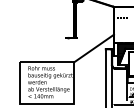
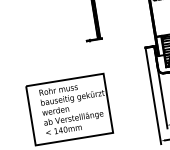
line: (93, 48) -> (127, 49), removed

